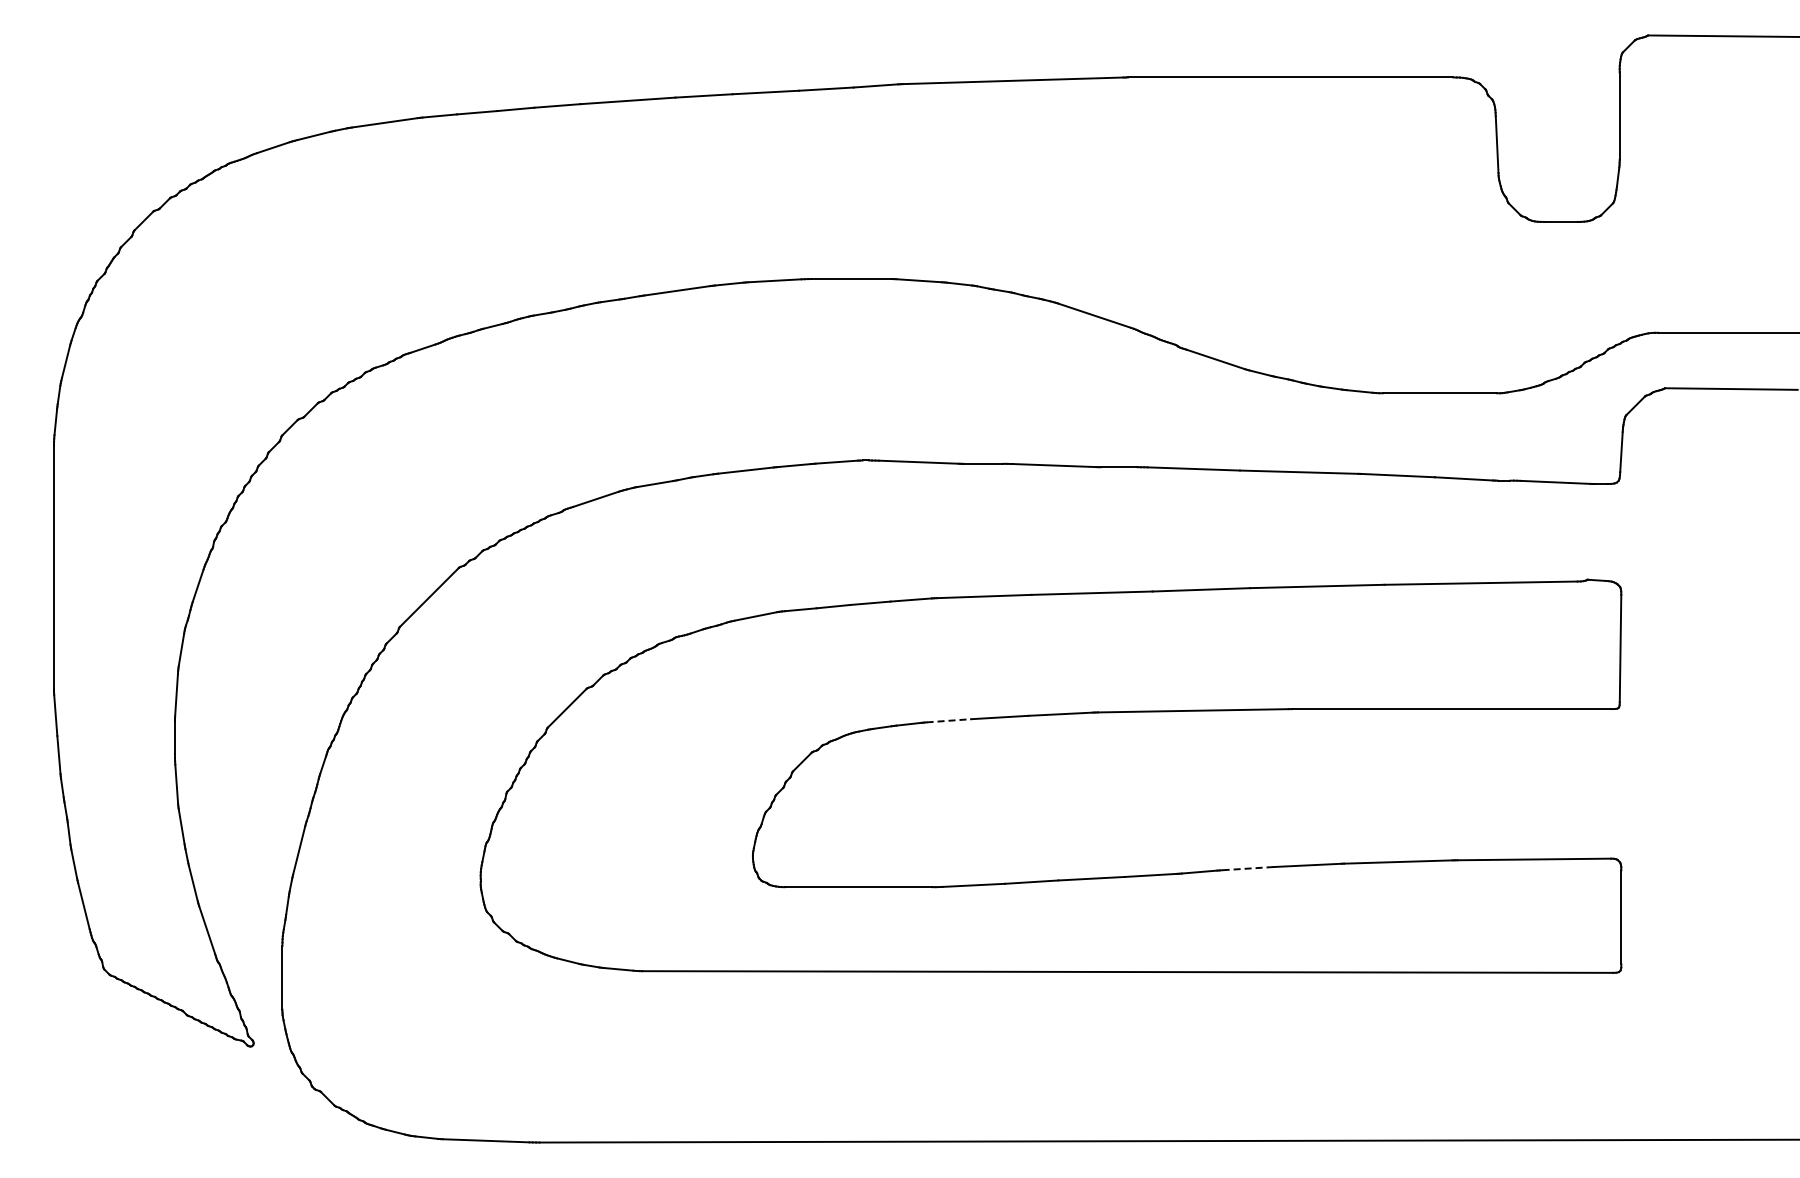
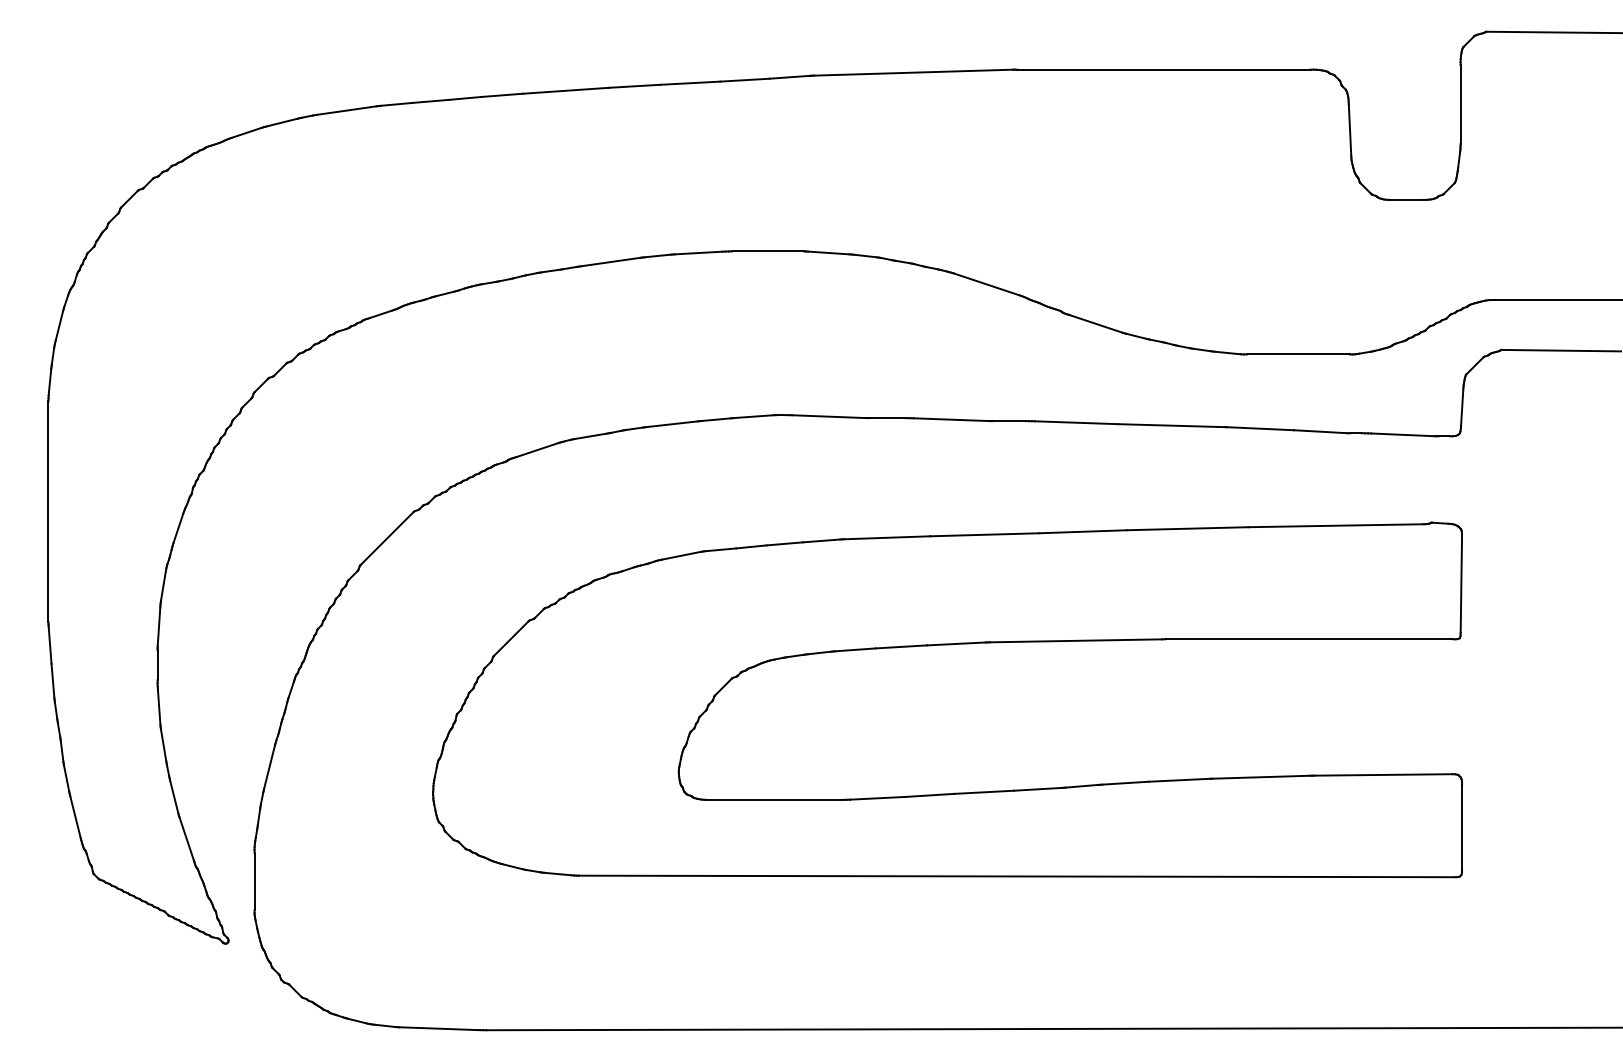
line: (949, 720) -> (856, 649), dashed -> solid
line: (1247, 868) -> (1124, 783), dashed -> solid

